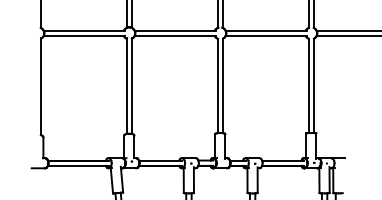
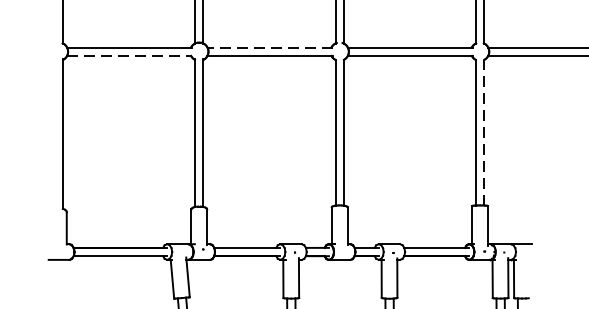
line: (175, 30) -> (270, 47), solid -> dashed
line: (84, 36) -> (130, 56), solid -> dashed
line: (313, 85) -> (483, 132), solid -> dashed

